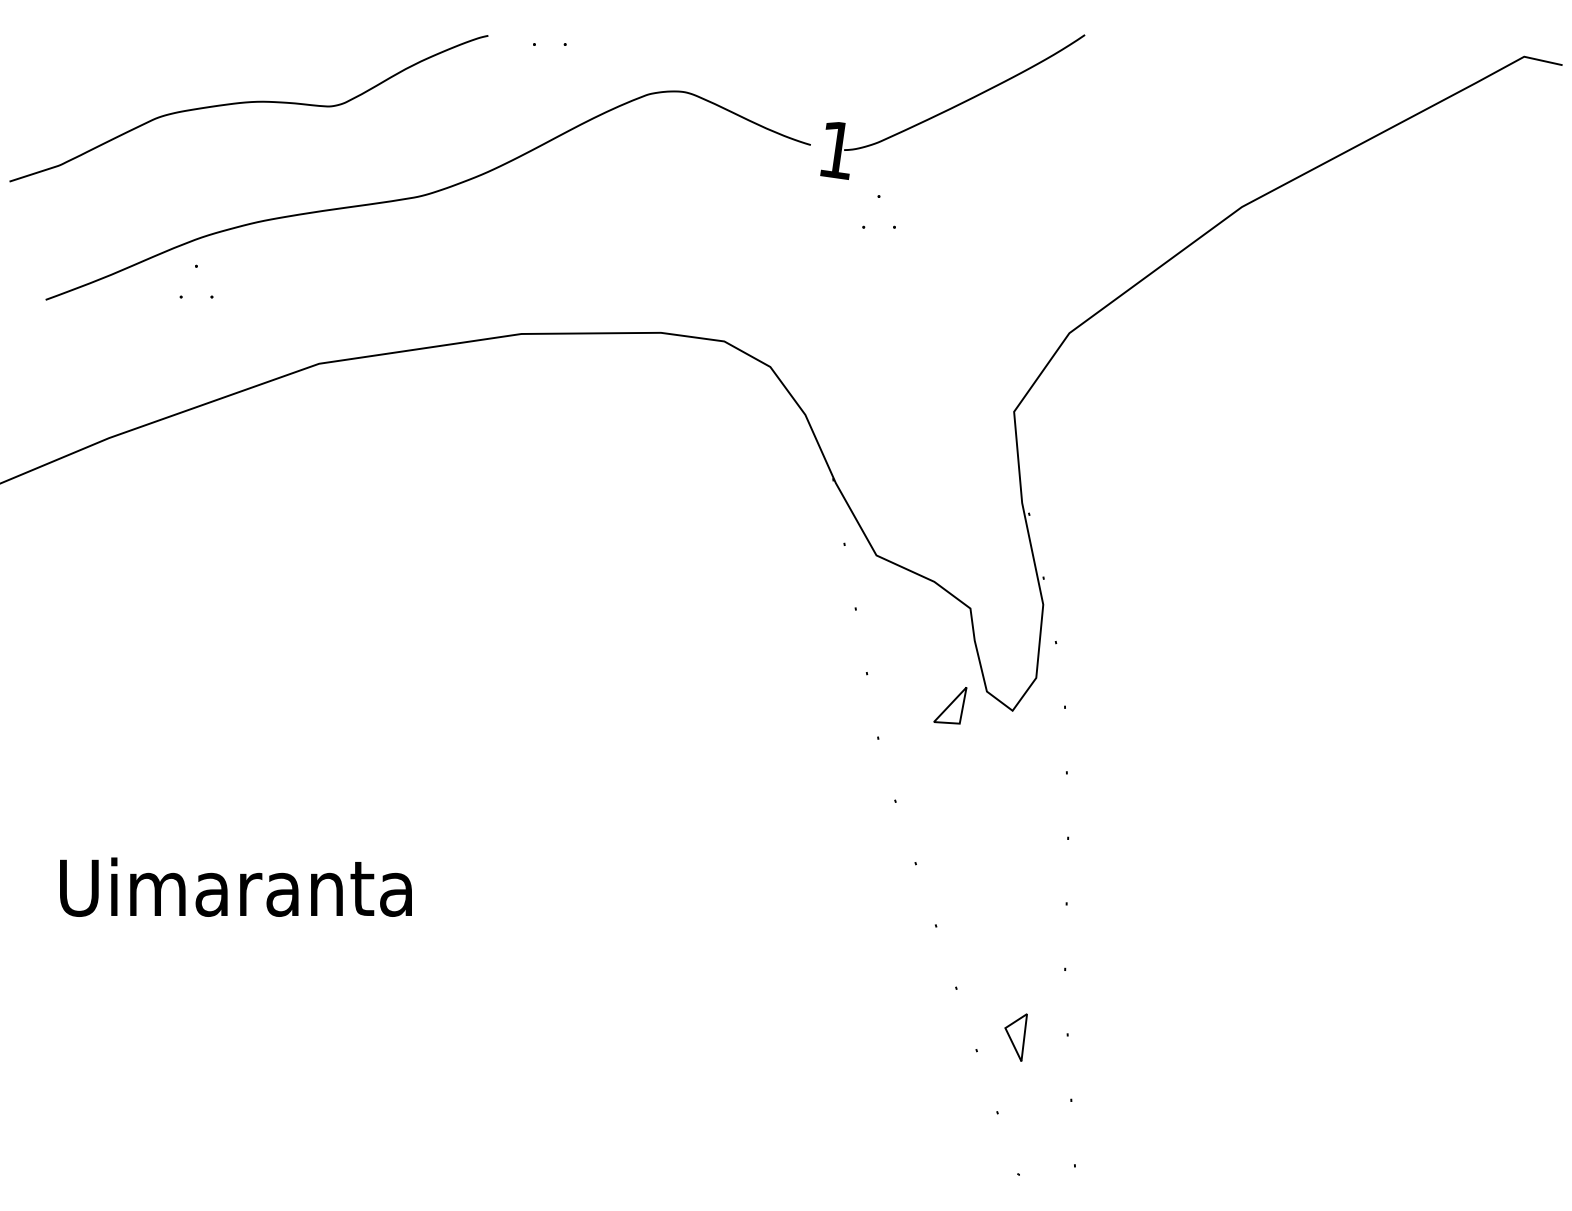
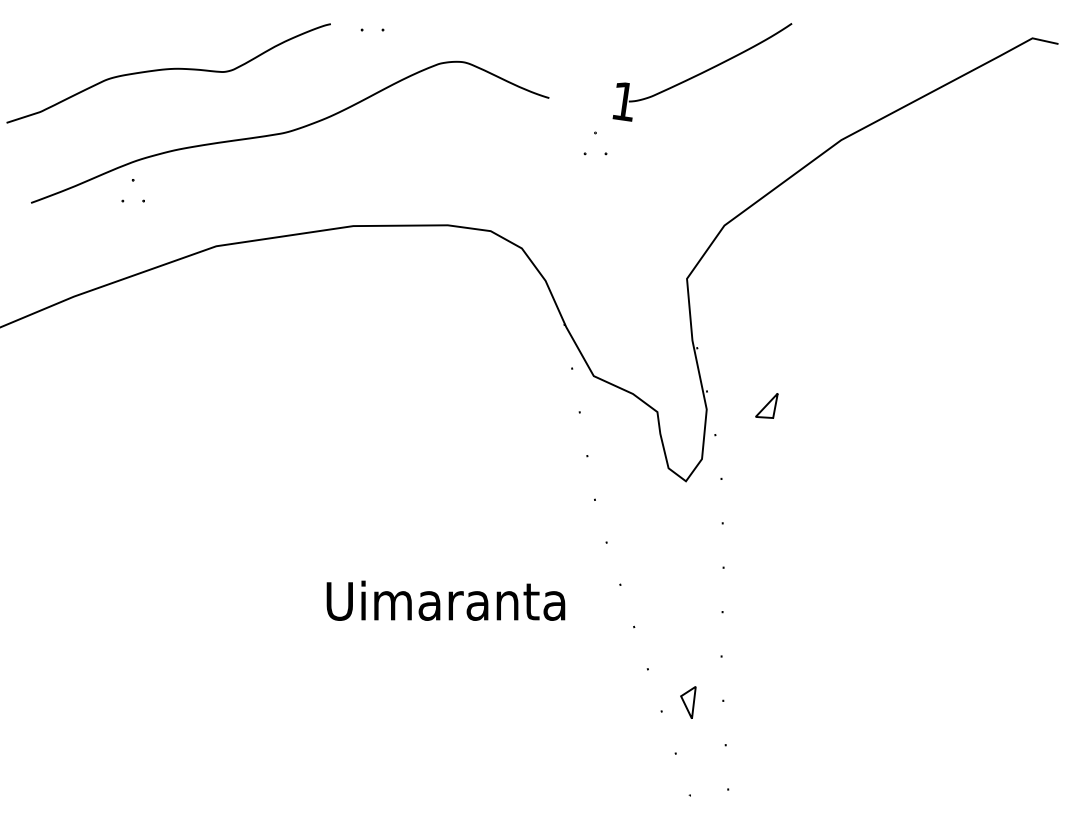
part: (952, 107) -> (702, 72), moved
part: (949, 705) -> (766, 405), moved
text: (235, 886) -> (445, 600), moved

